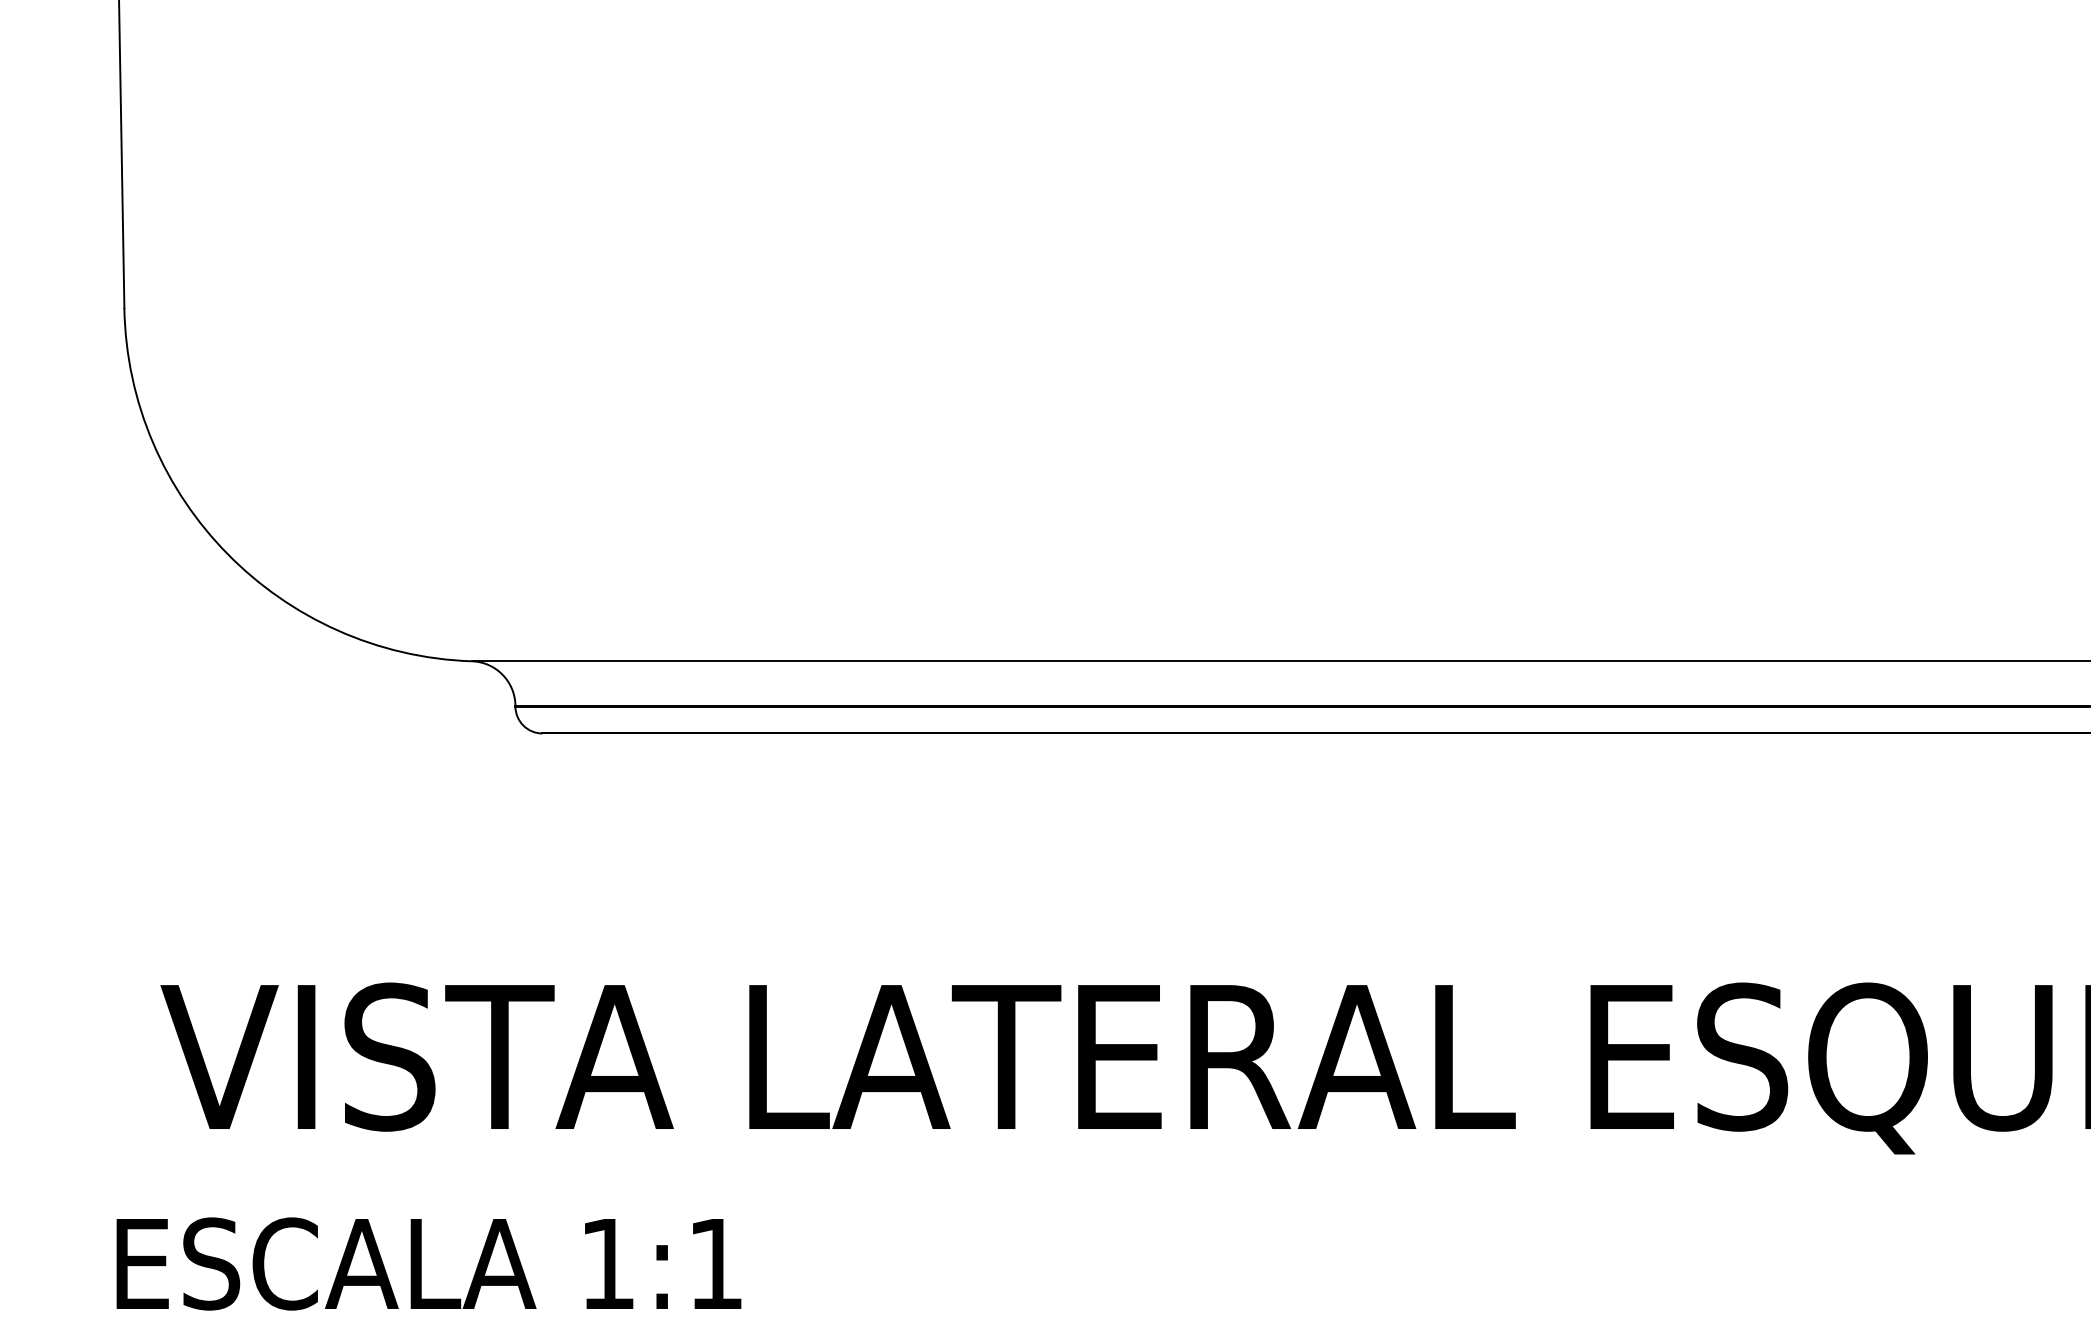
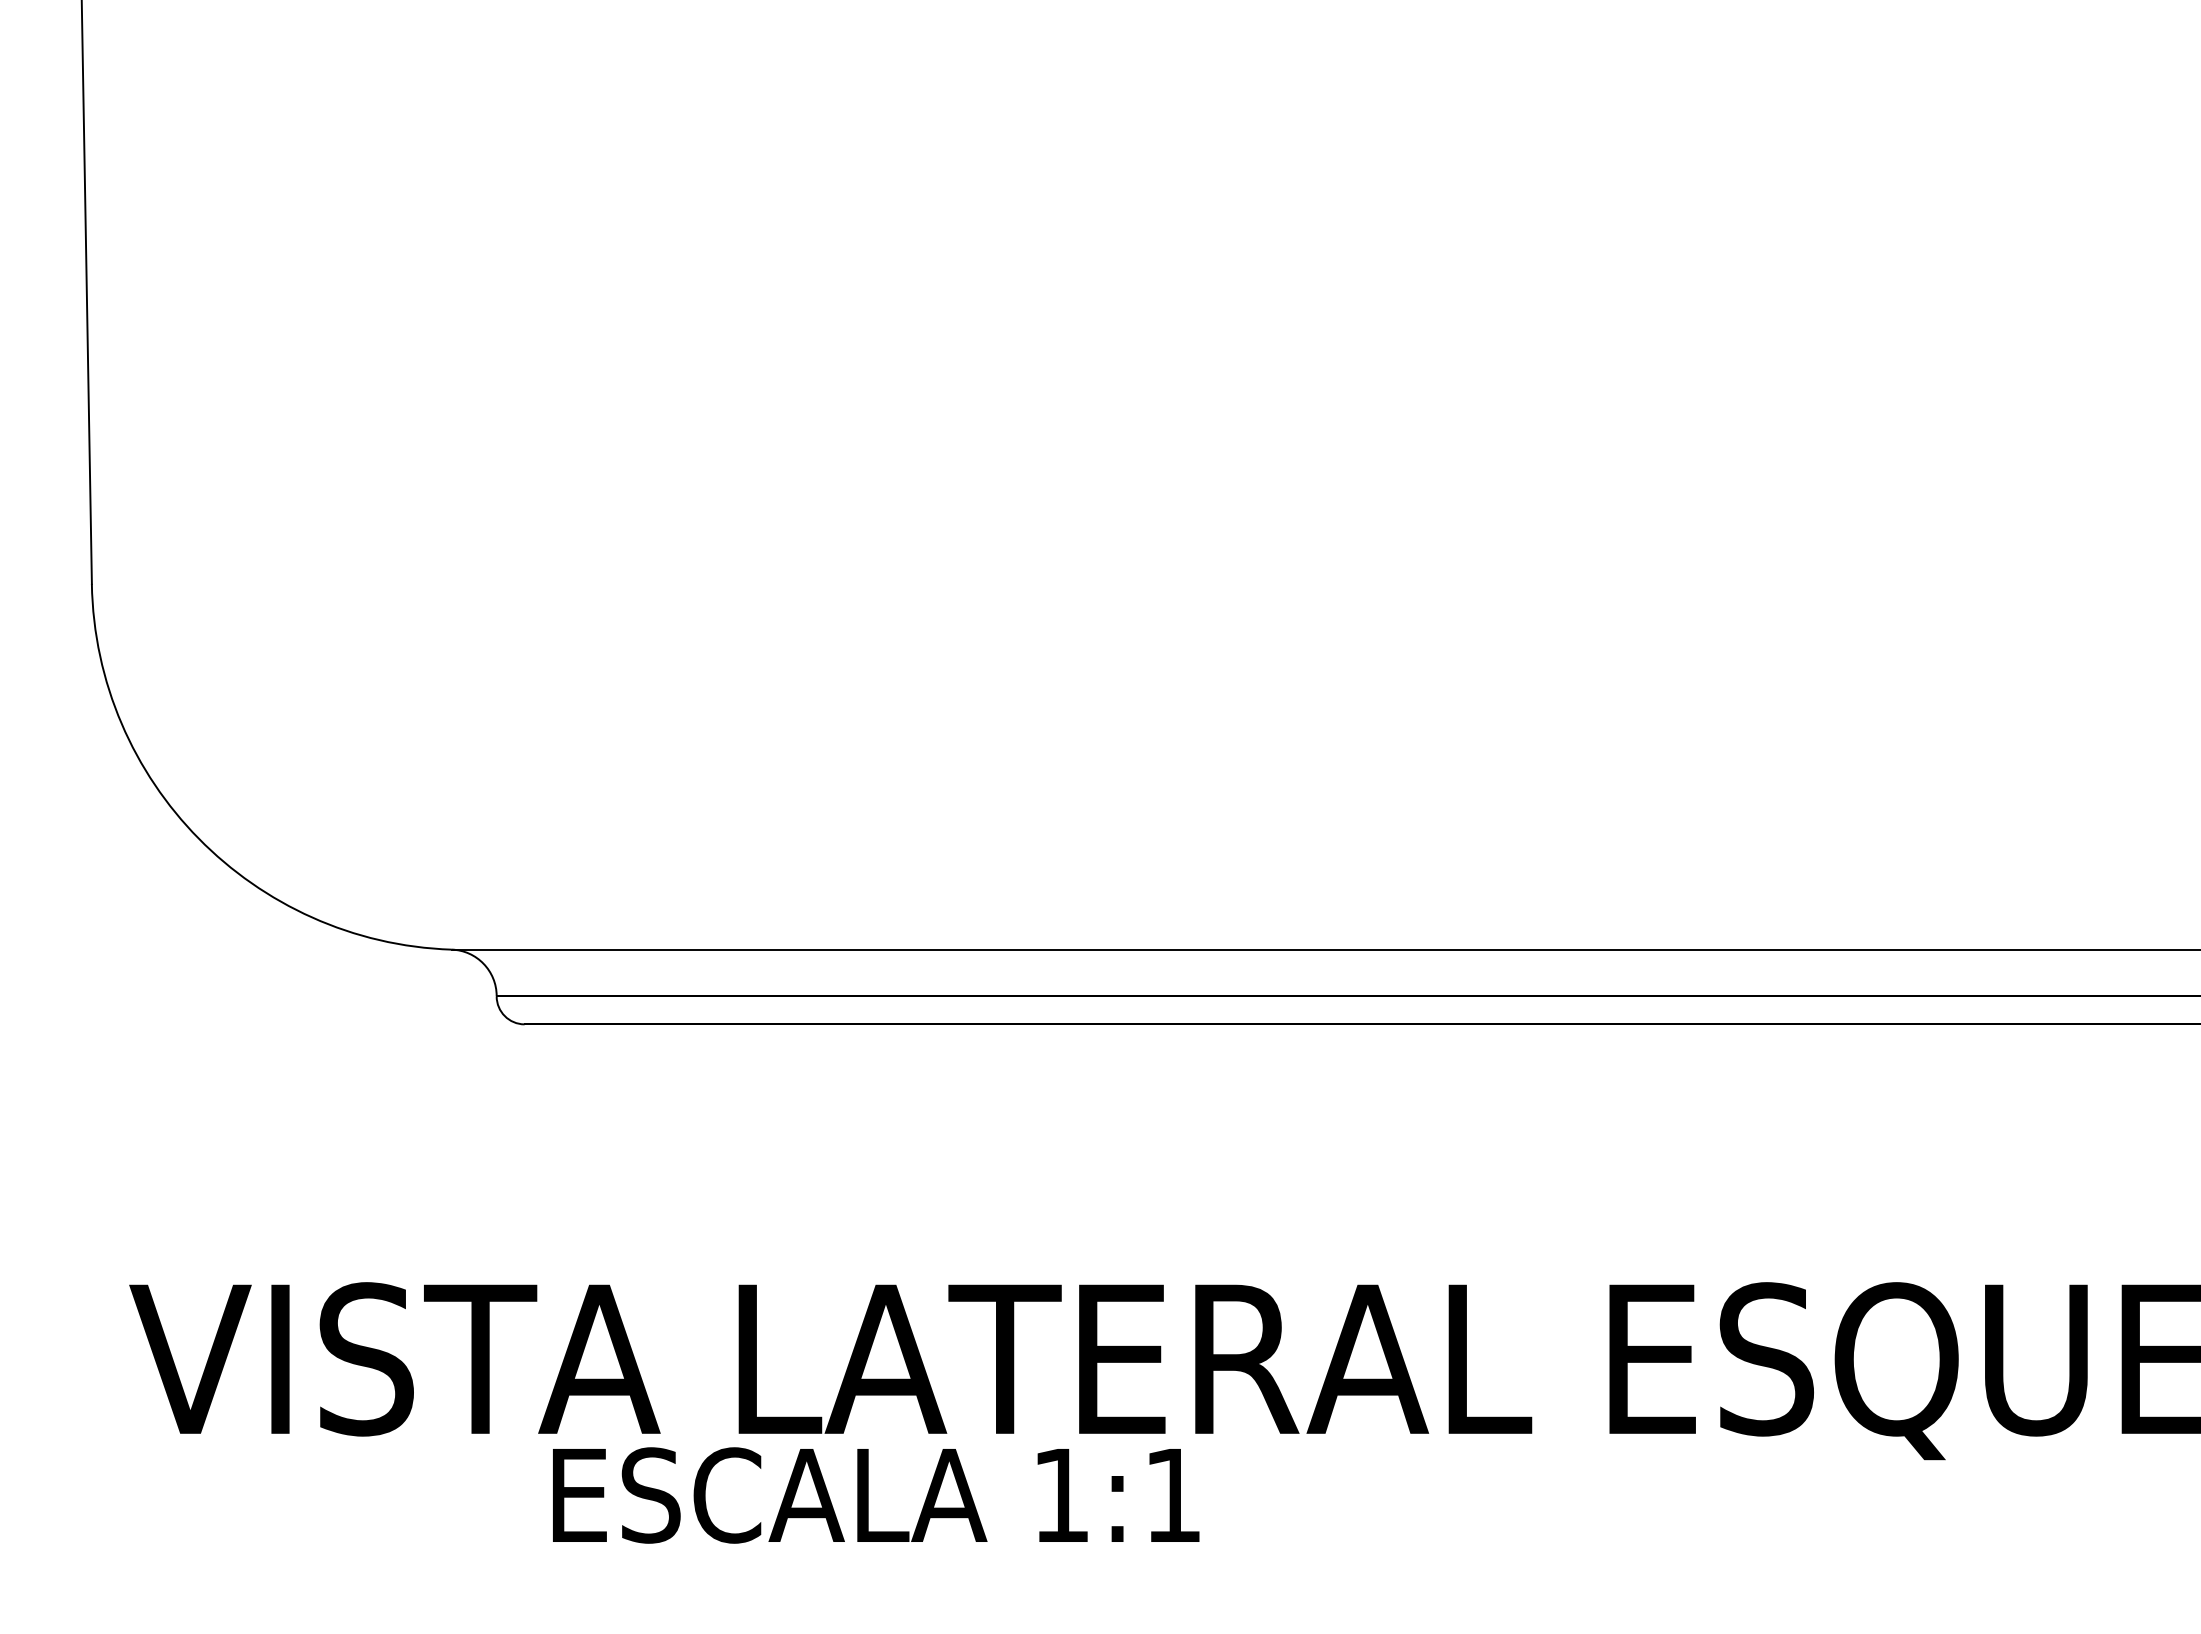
text: (429, 1264) -> (876, 1495), moved

